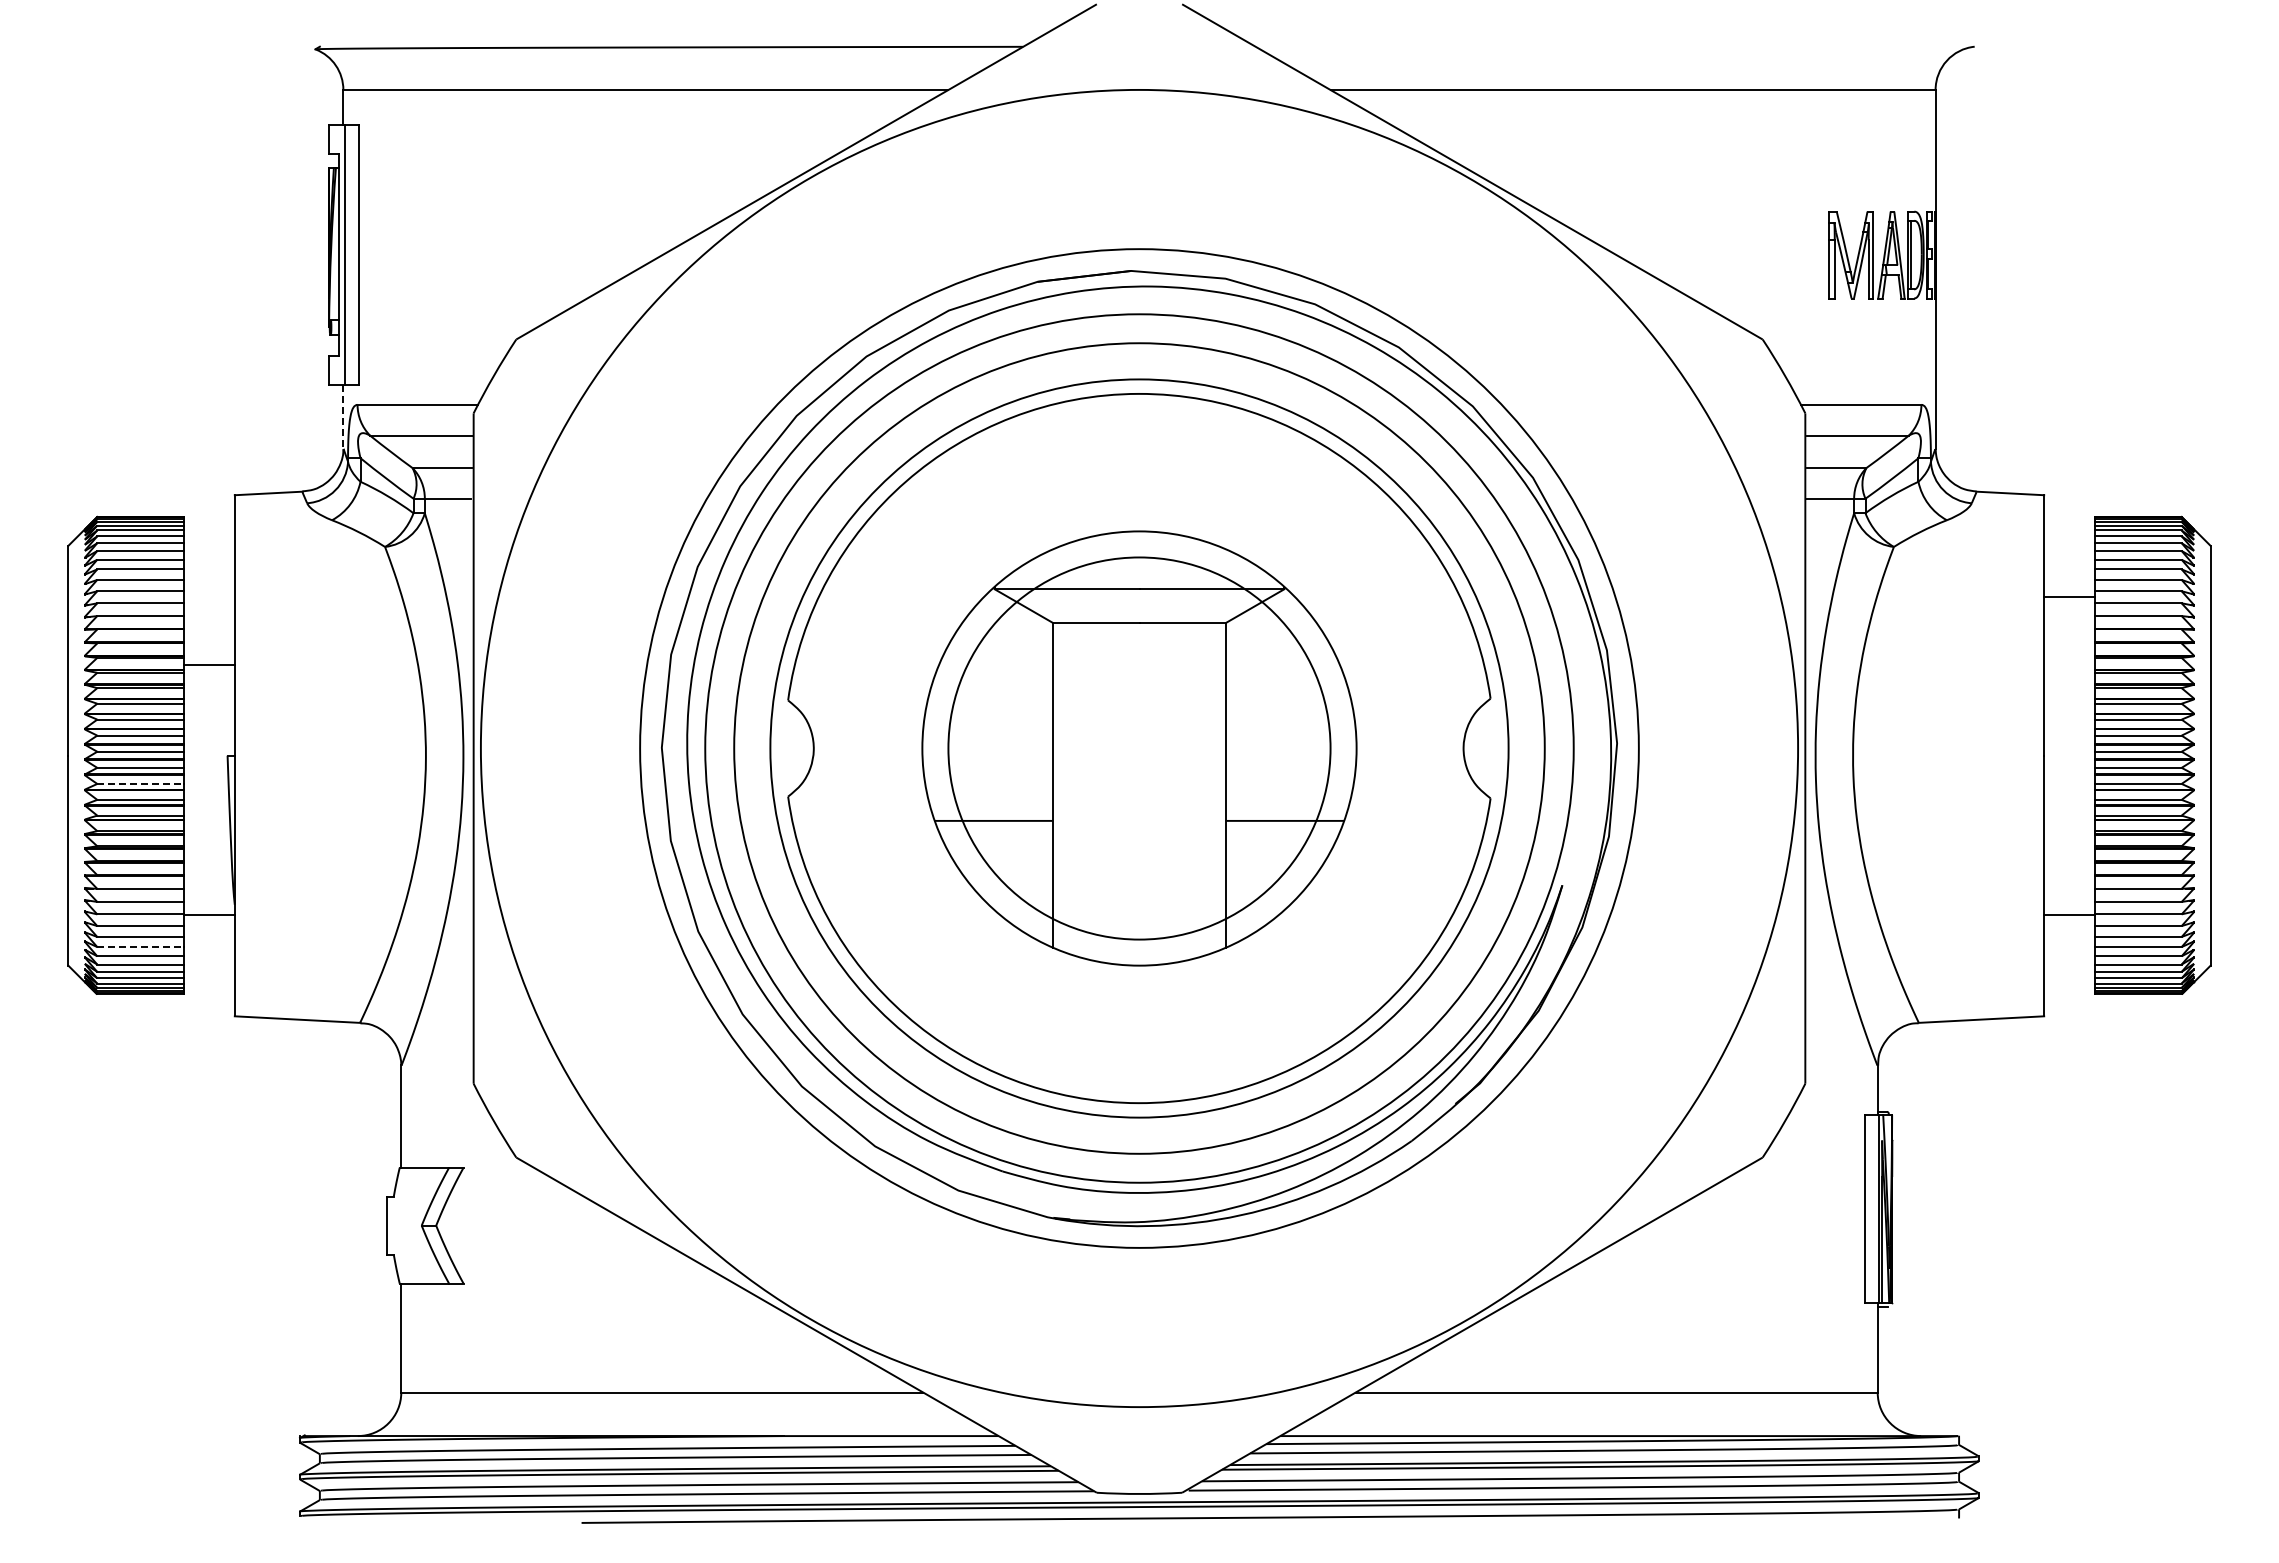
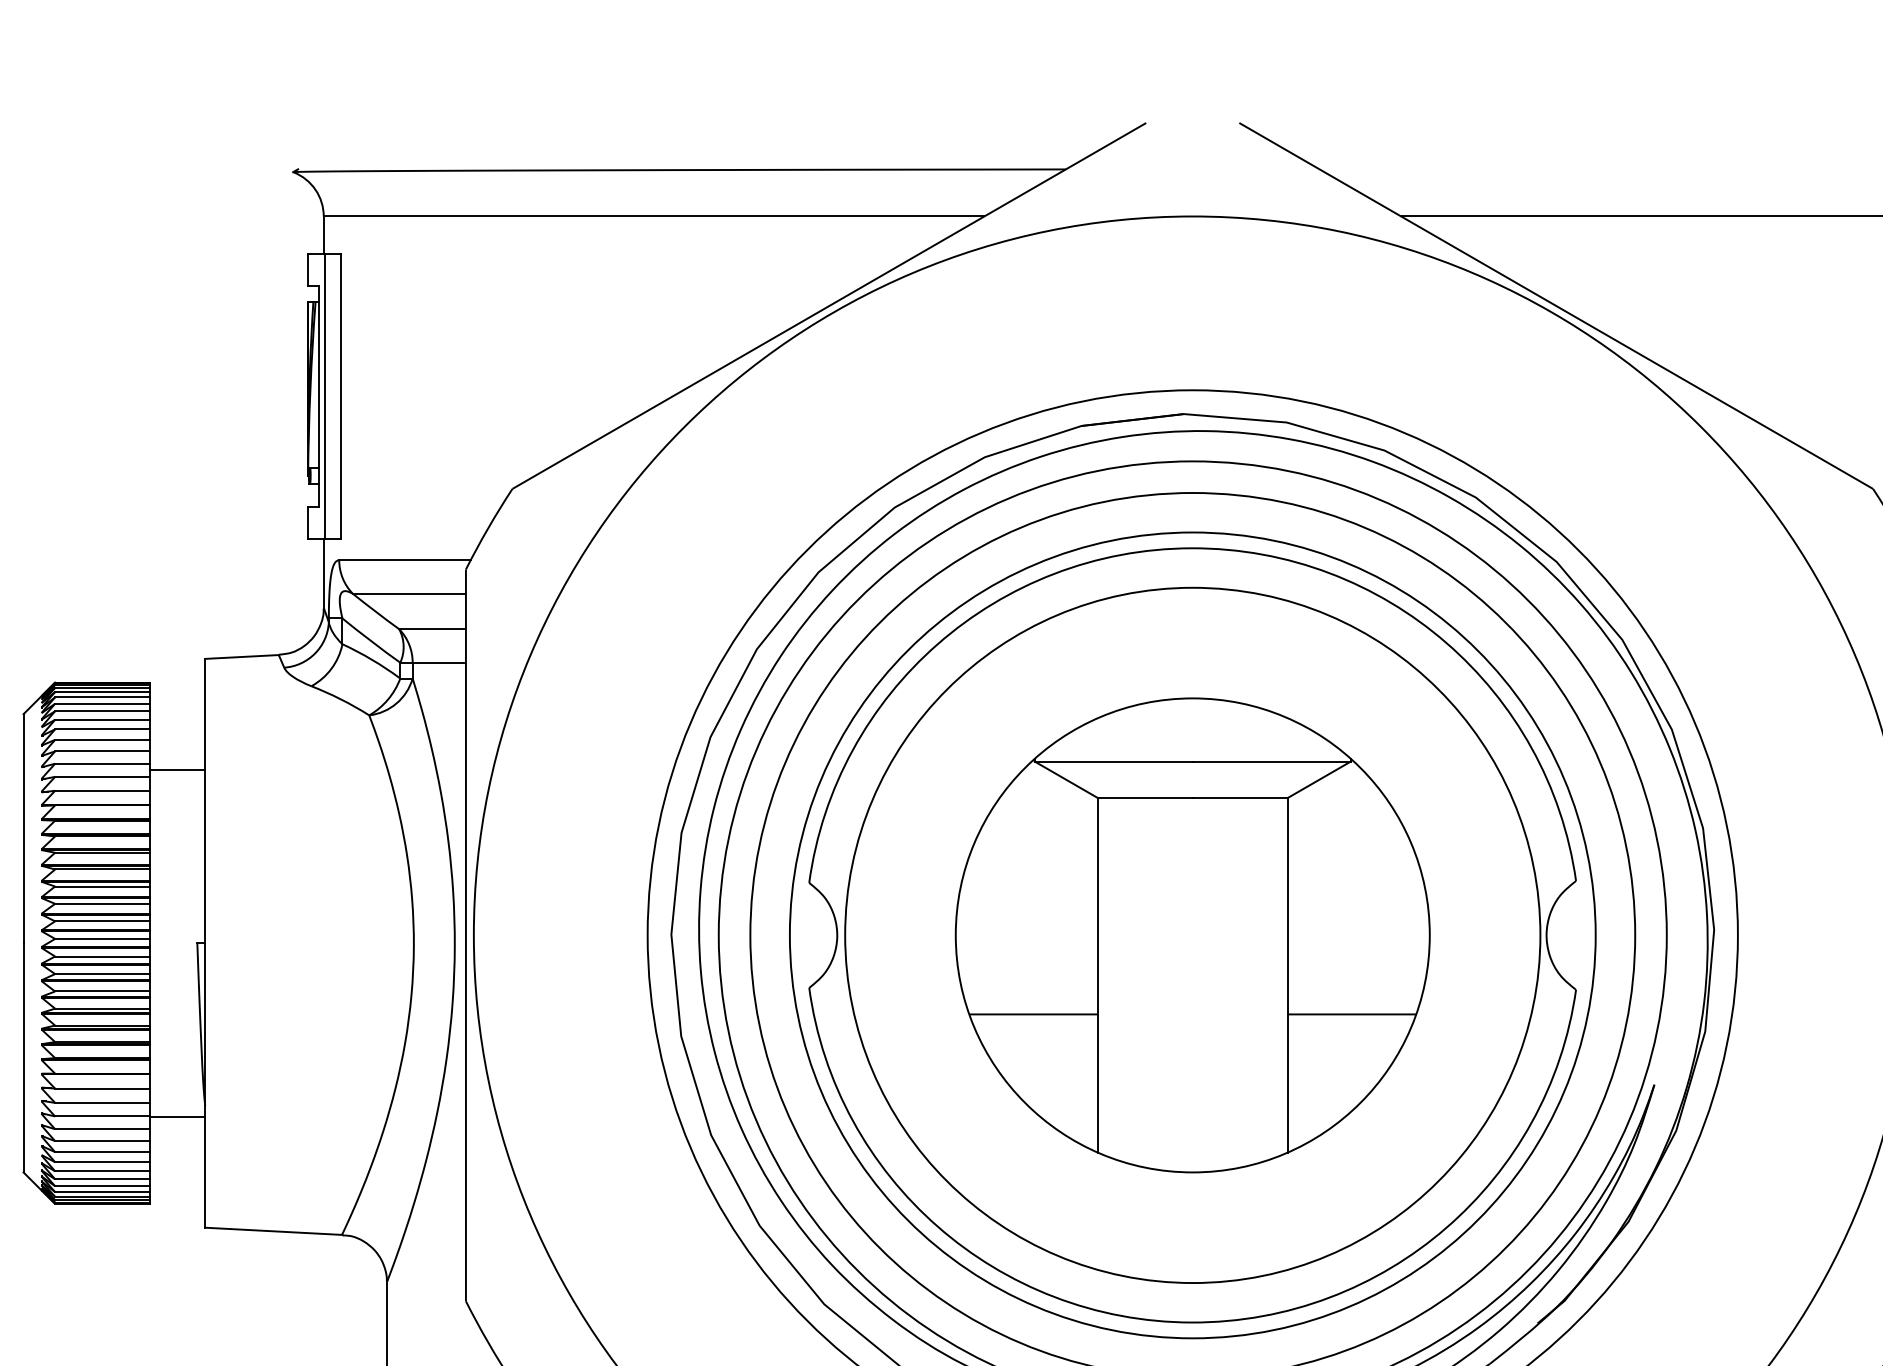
line: (343, 417) -> (323, 574), dashed -> solid
line: (209, 664) -> (177, 769), moved
circle: (1139, 748) -> (1192, 935), size x1.67
line: (141, 783) -> (103, 973), dashed -> solid
line: (141, 947) -> (103, 1152), dashed -> solid

